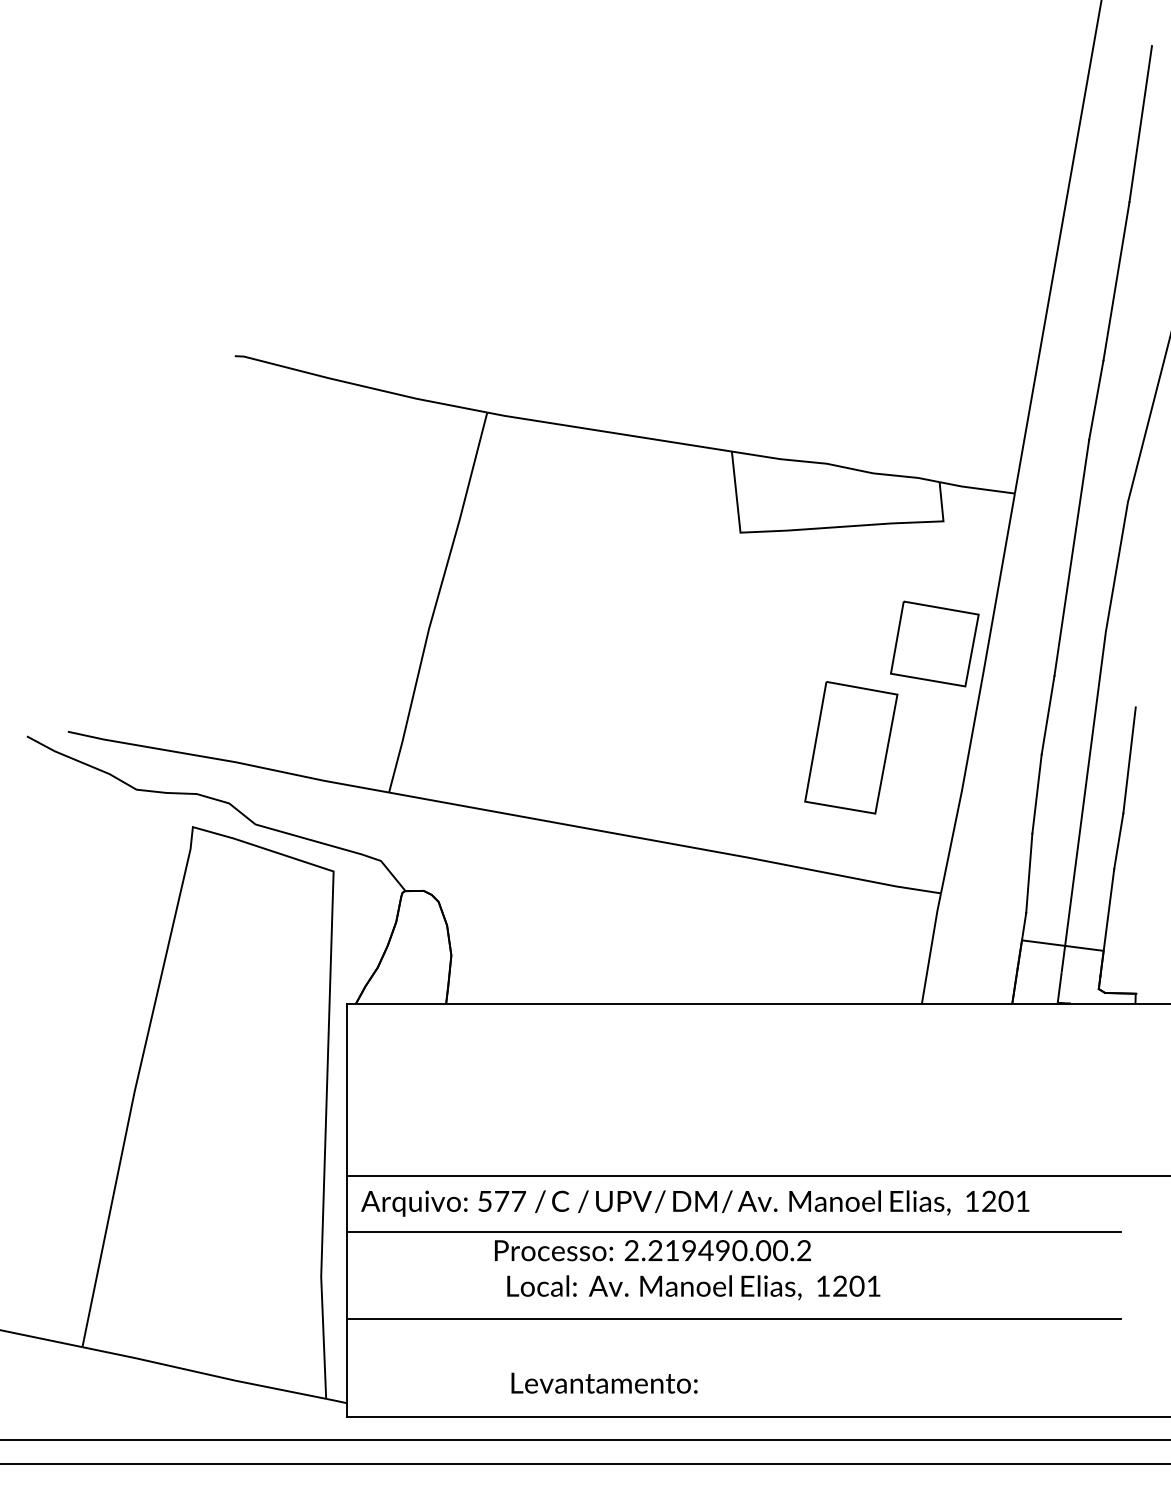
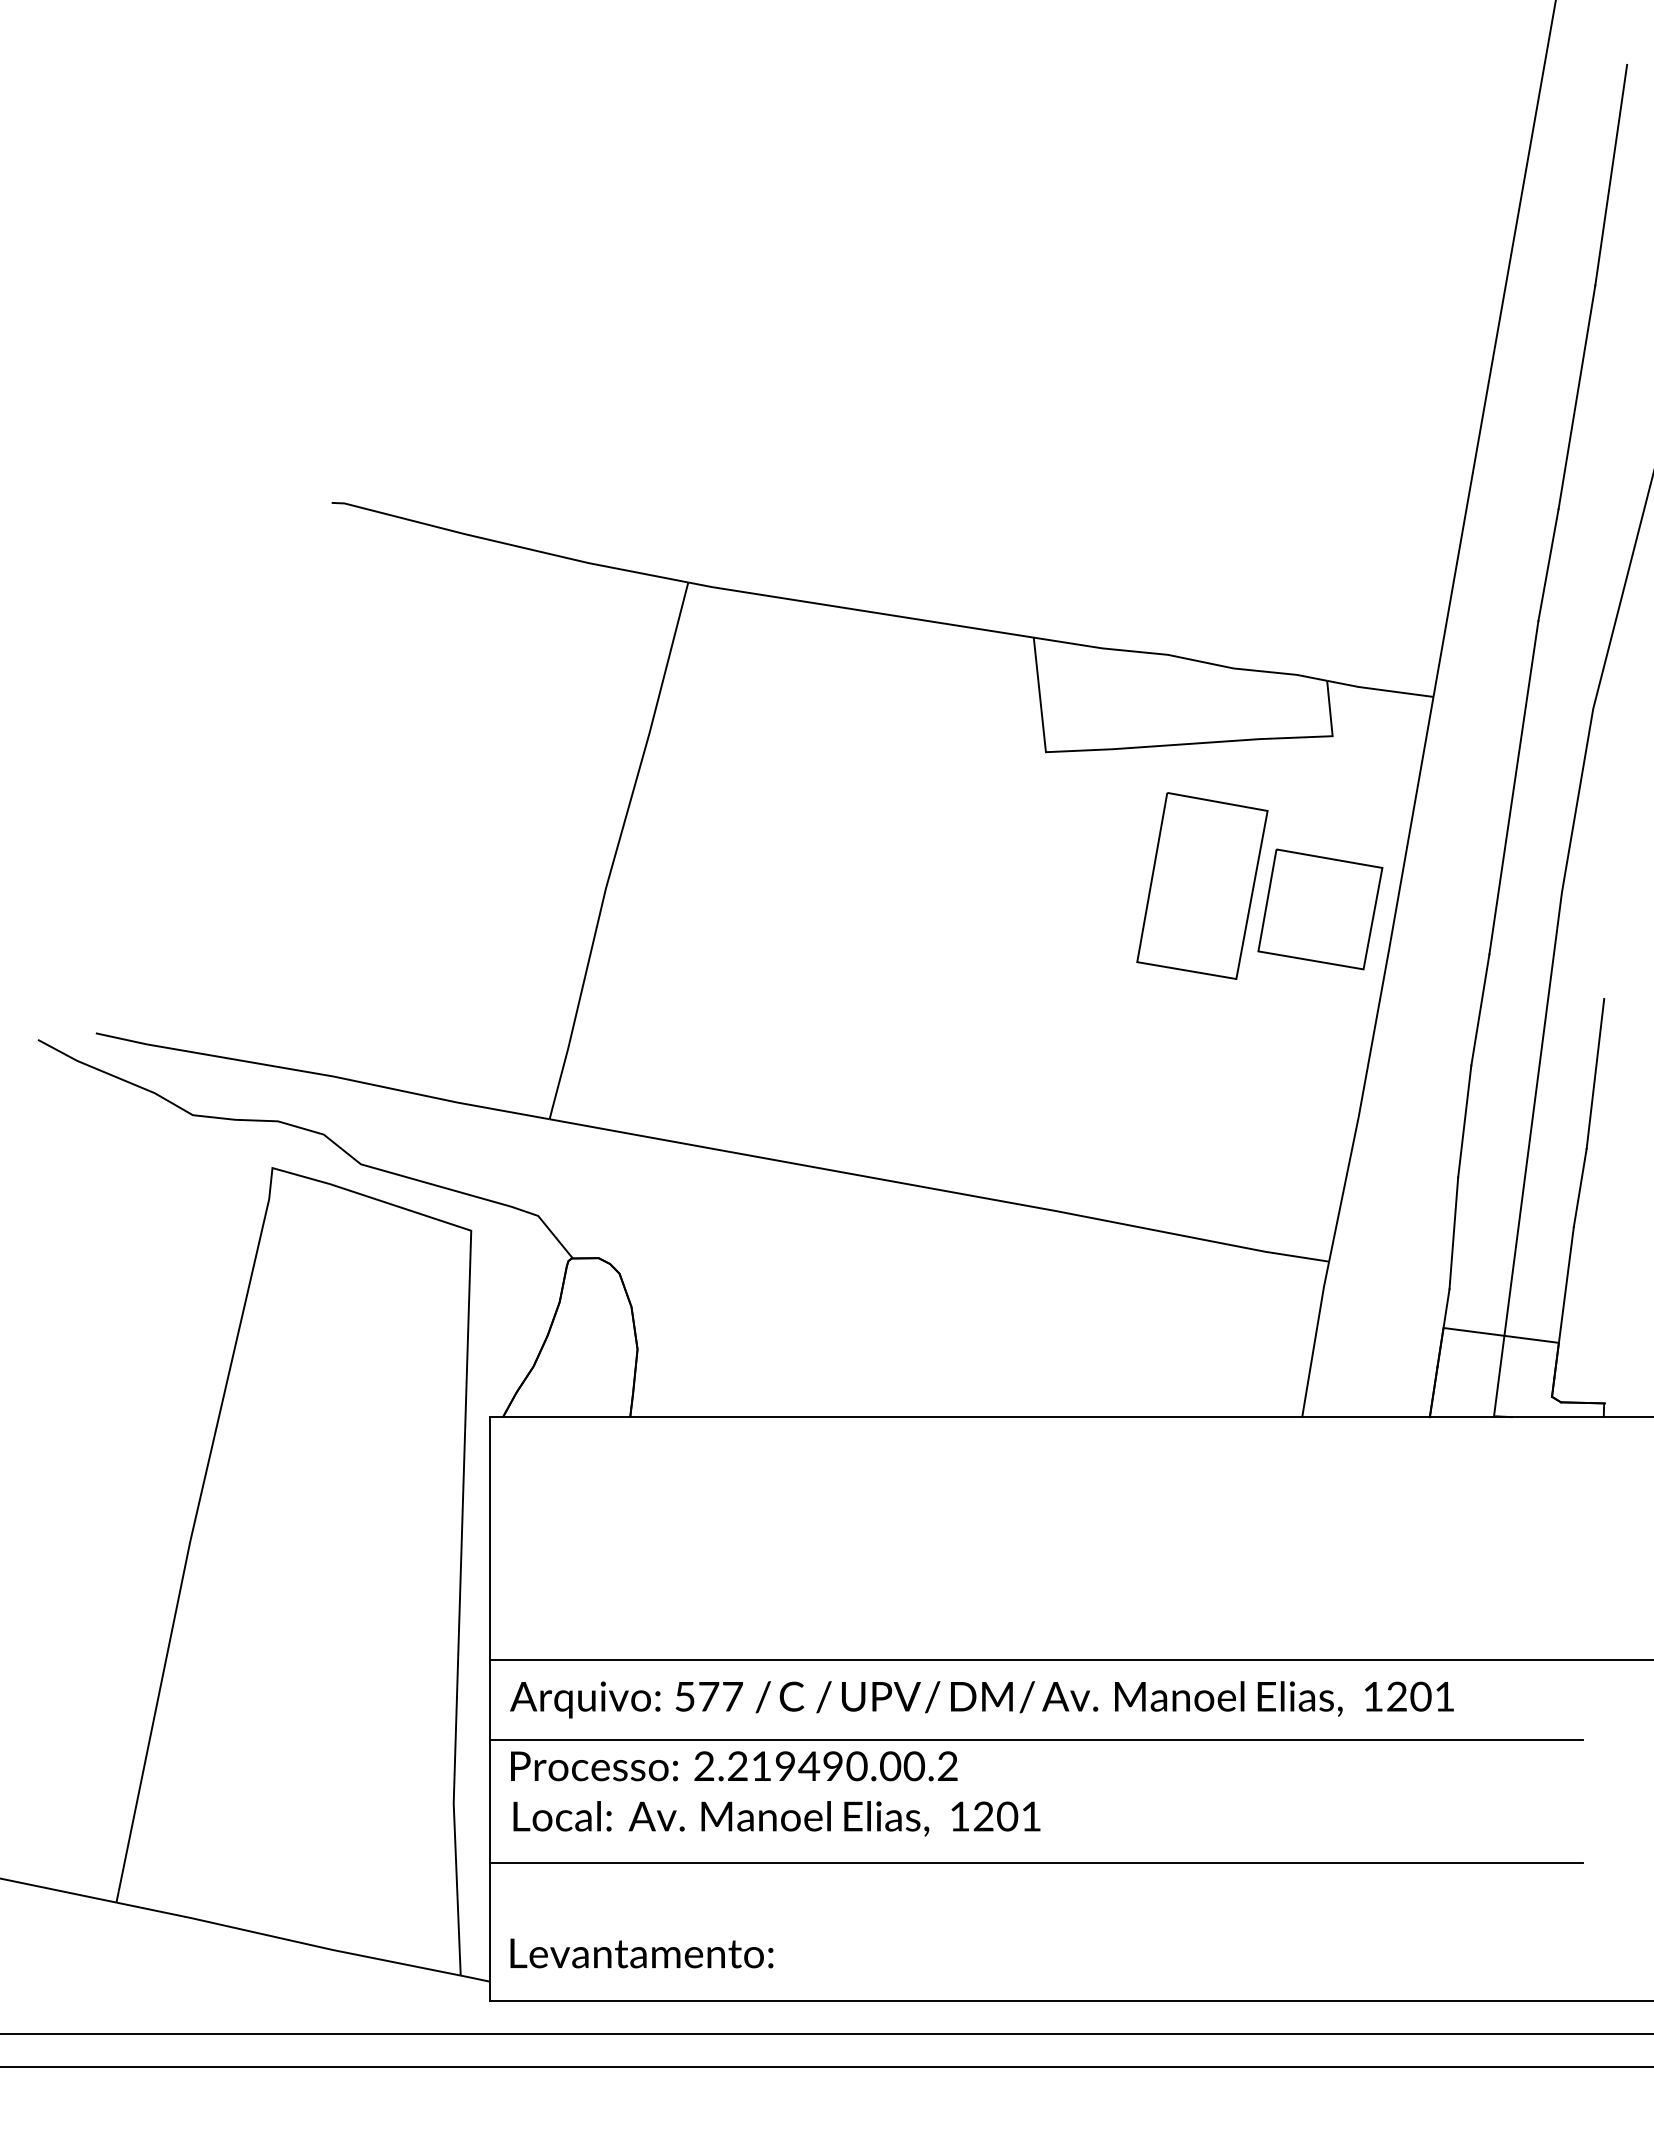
part: (851, 747) -> (1202, 885), moved
text: (653, 1250) -> (734, 1766), moved
text: (693, 1287) -> (776, 1818), moved
text: (604, 1383) -> (641, 1953), moved

